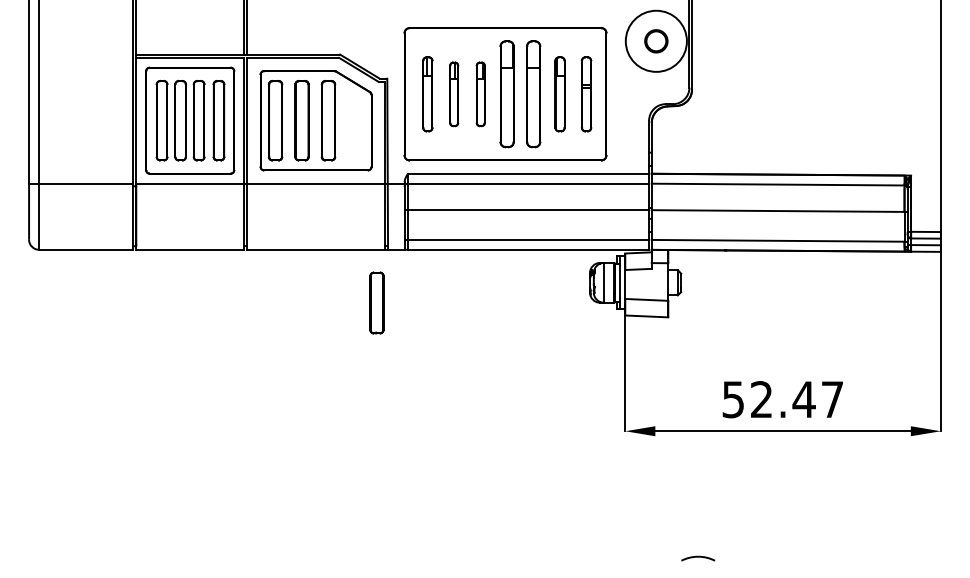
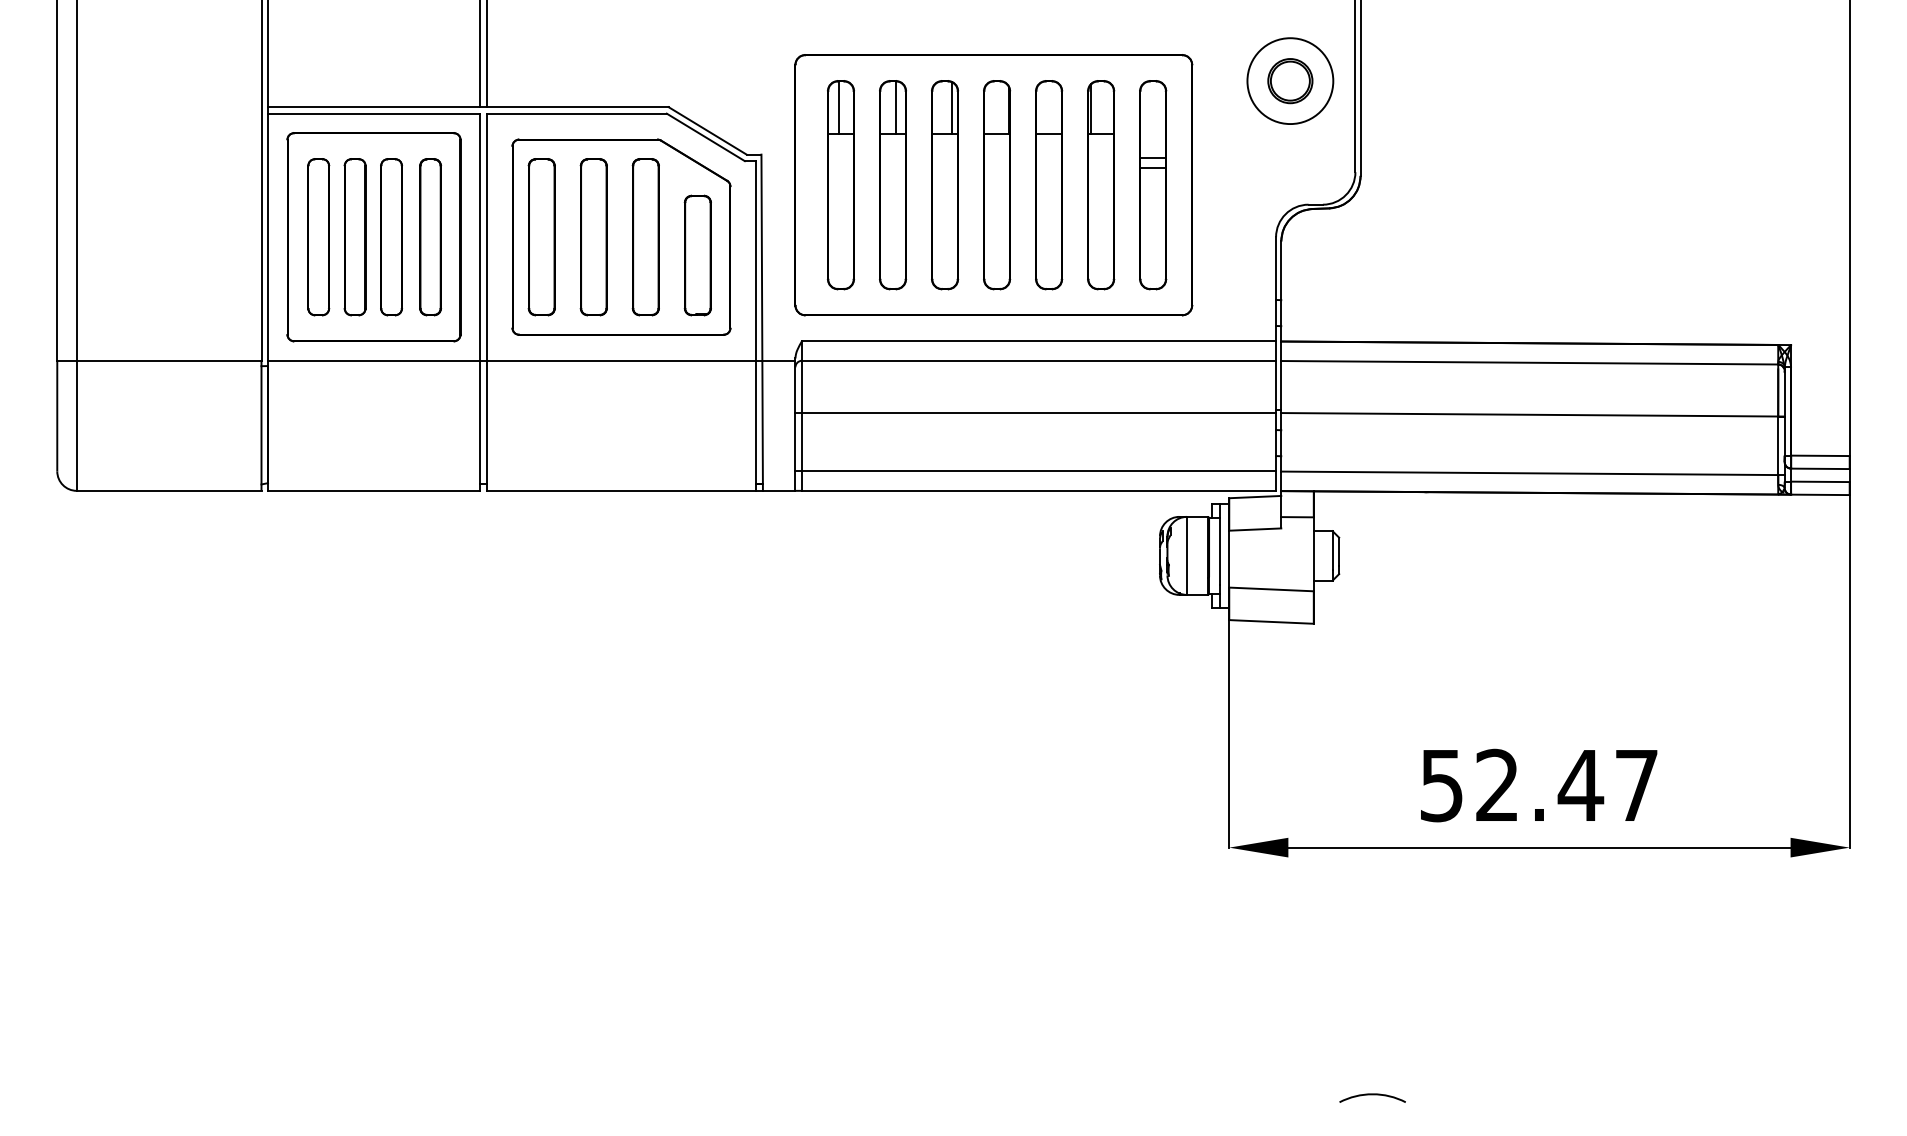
circle: (656, 41) -> (1290, 81), size x0.71
part: (427, 94) -> (840, 185), size x1.43
part: (453, 94) -> (891, 185), size x1.67
part: (480, 94) -> (944, 185), size x1.67
part: (559, 94) -> (1099, 185), size x1.43
part: (586, 94) -> (1153, 185), size x1.43
part: (376, 302) -> (696, 254), moved

